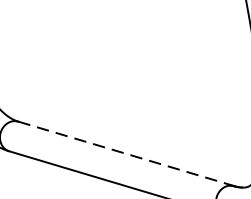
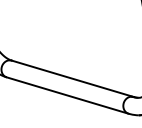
line: (125, 153) -> (72, 78), dashed -> solid

